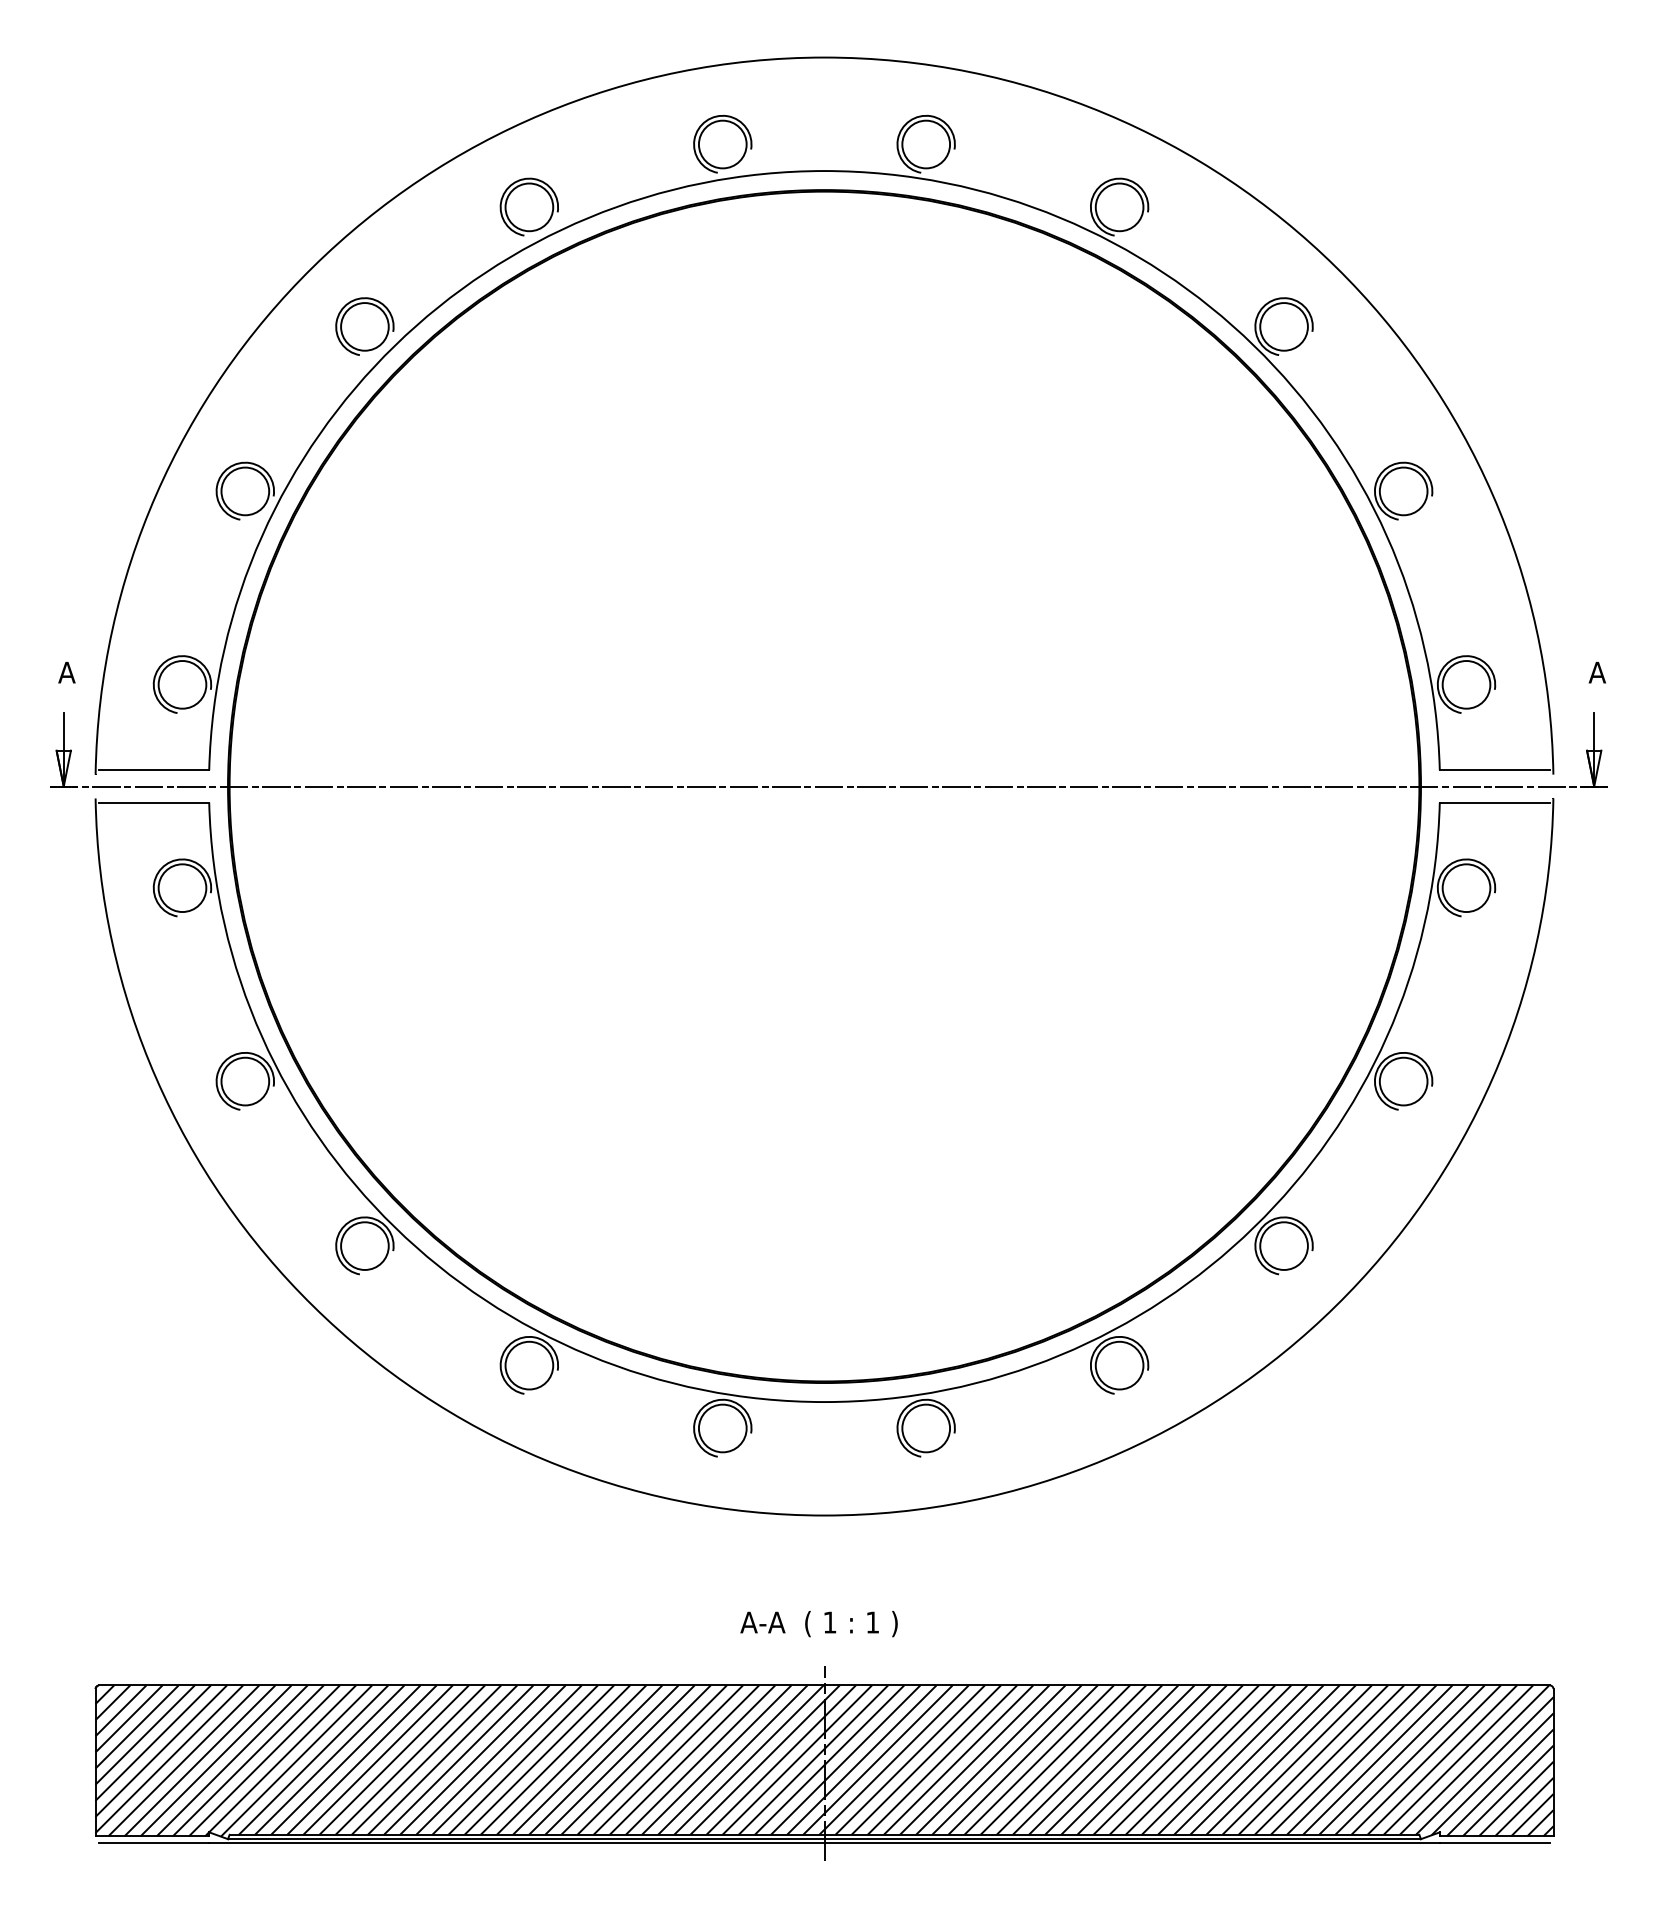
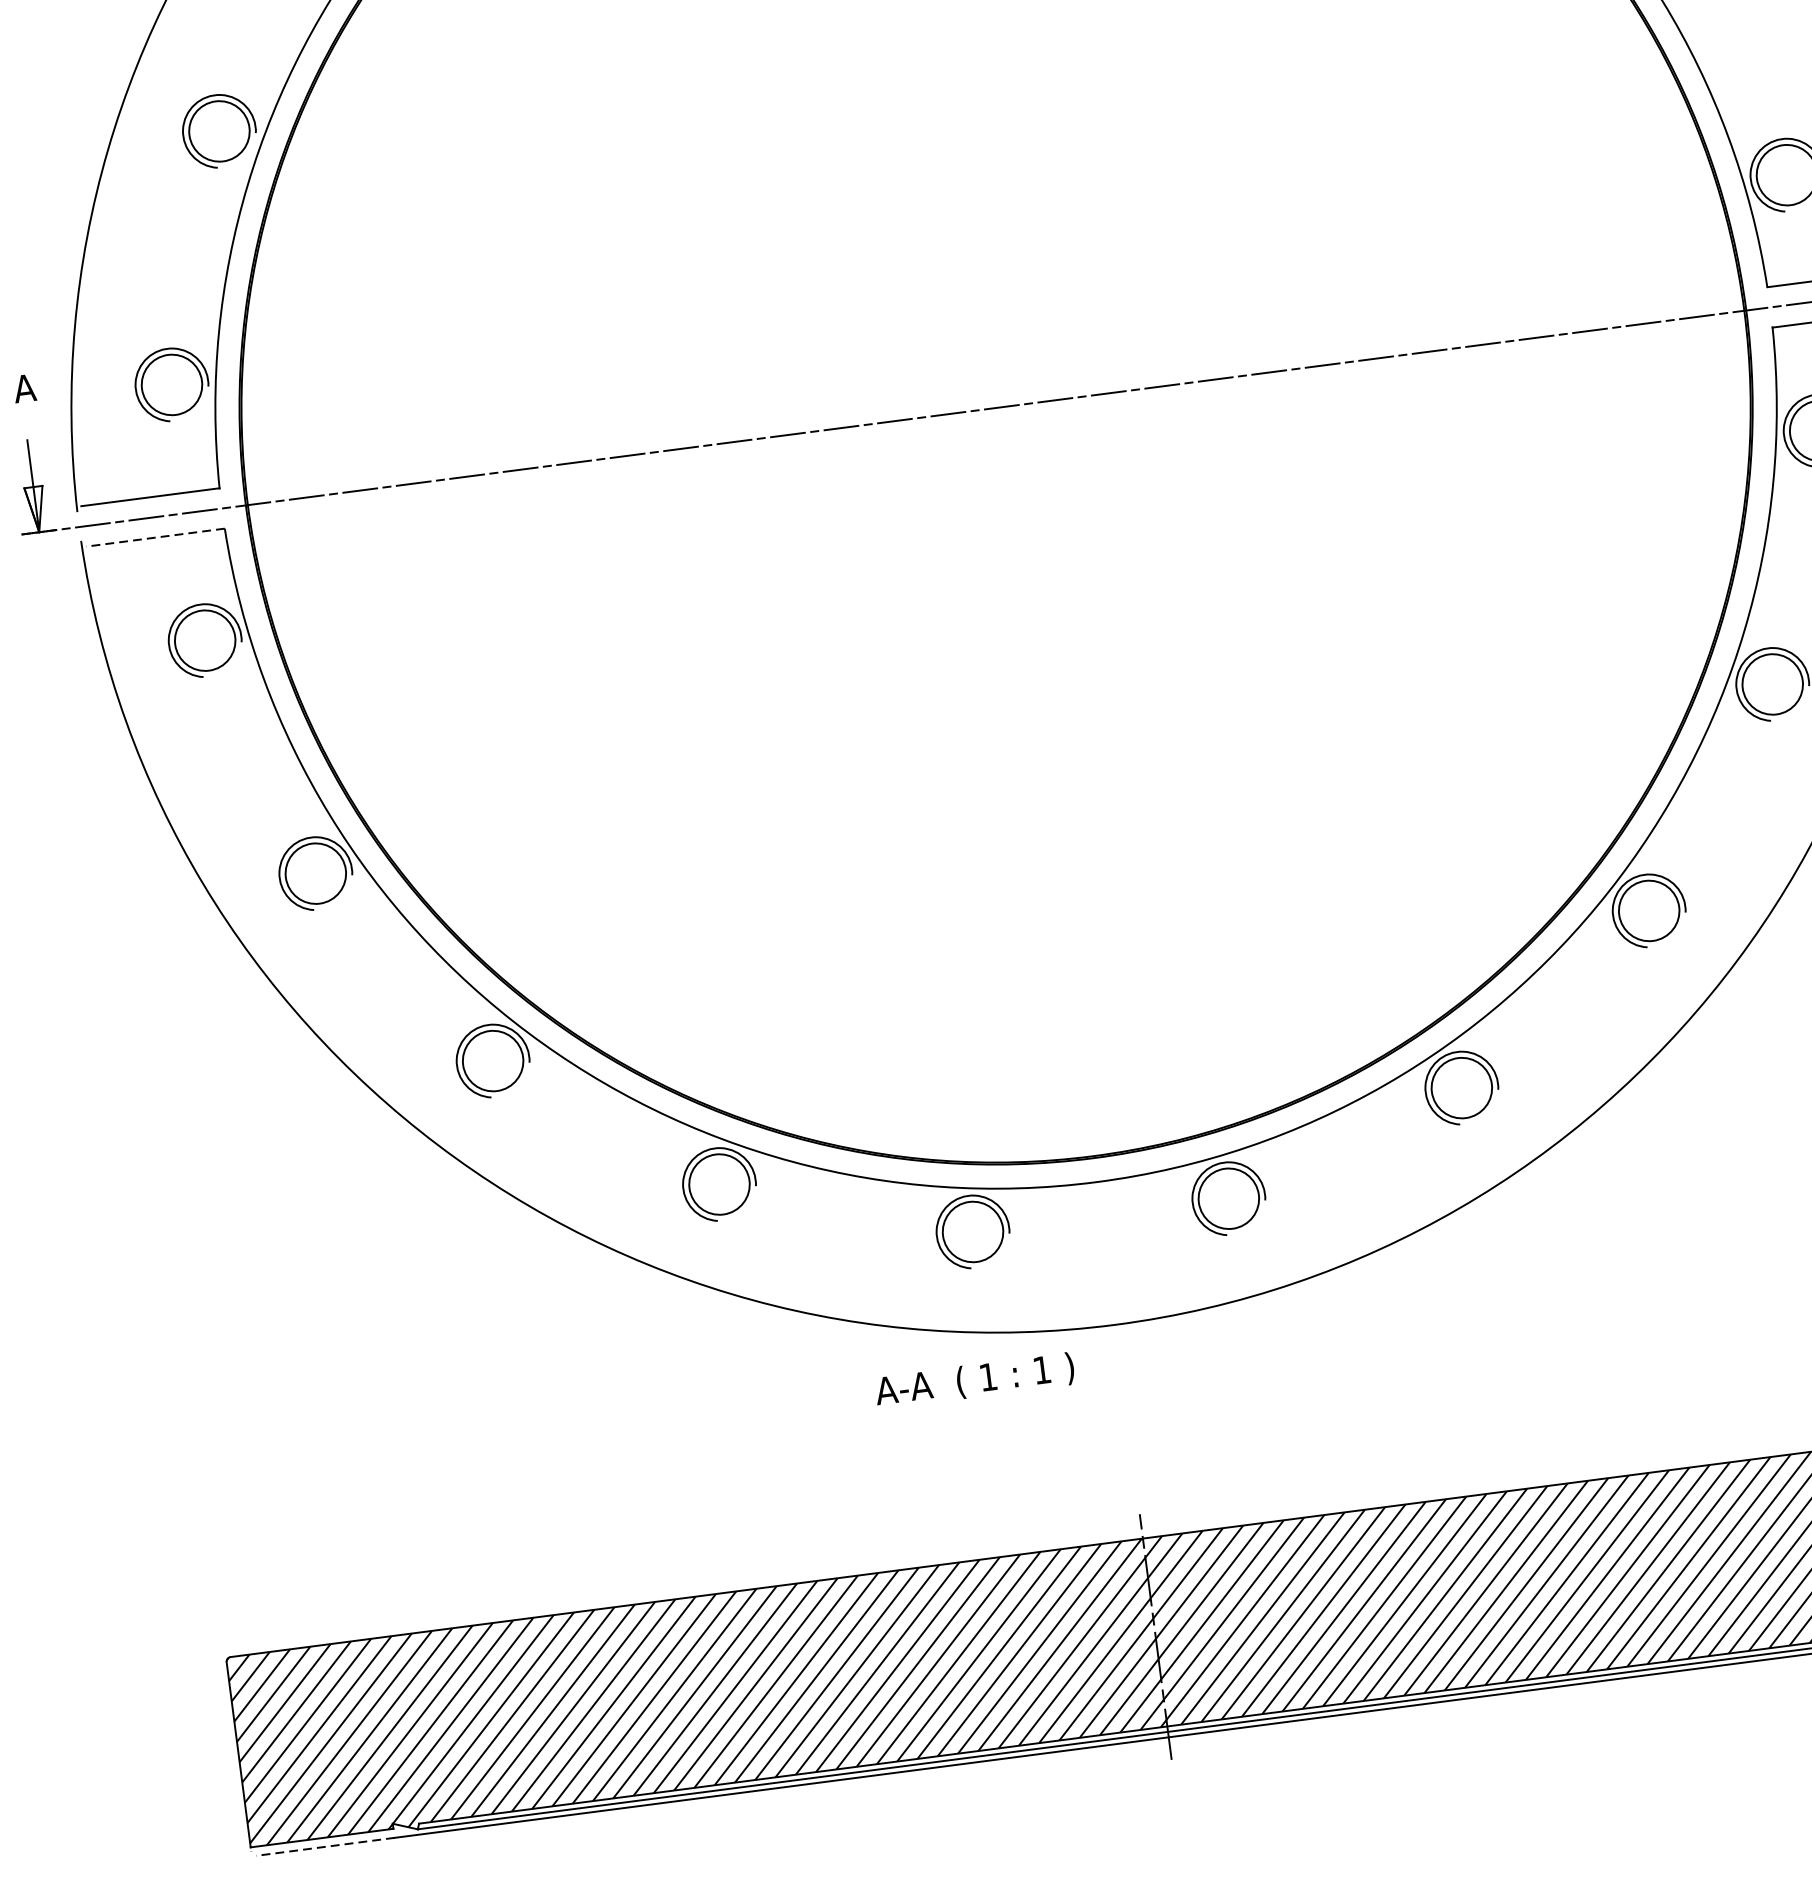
line: (154, 802) -> (156, 537), solid -> dashed
text: (818, 1624) -> (974, 1381), moved
line: (154, 1843) -> (326, 1846), solid -> dashed

